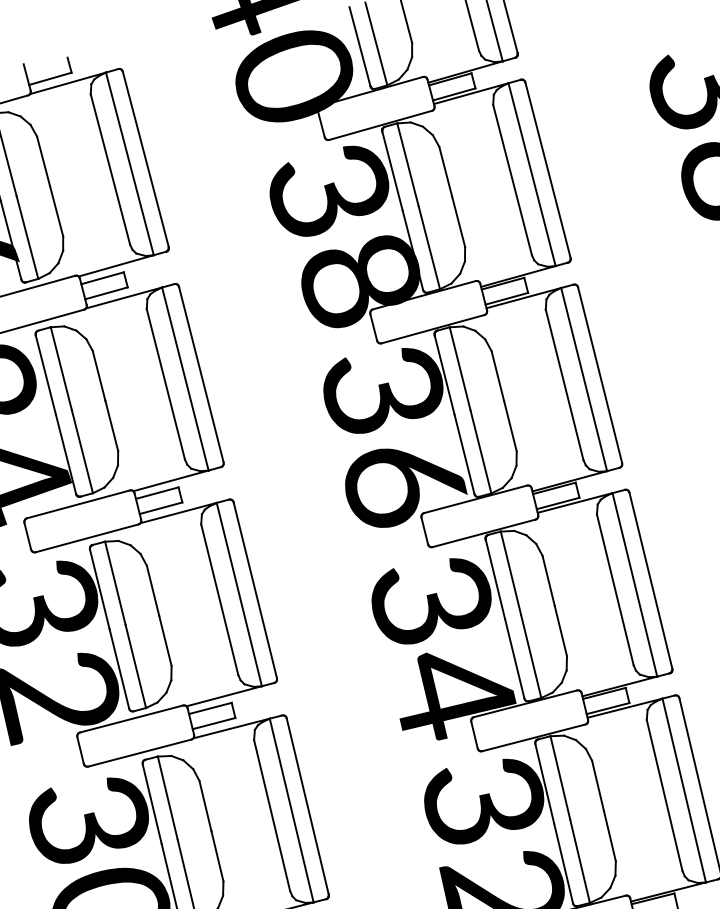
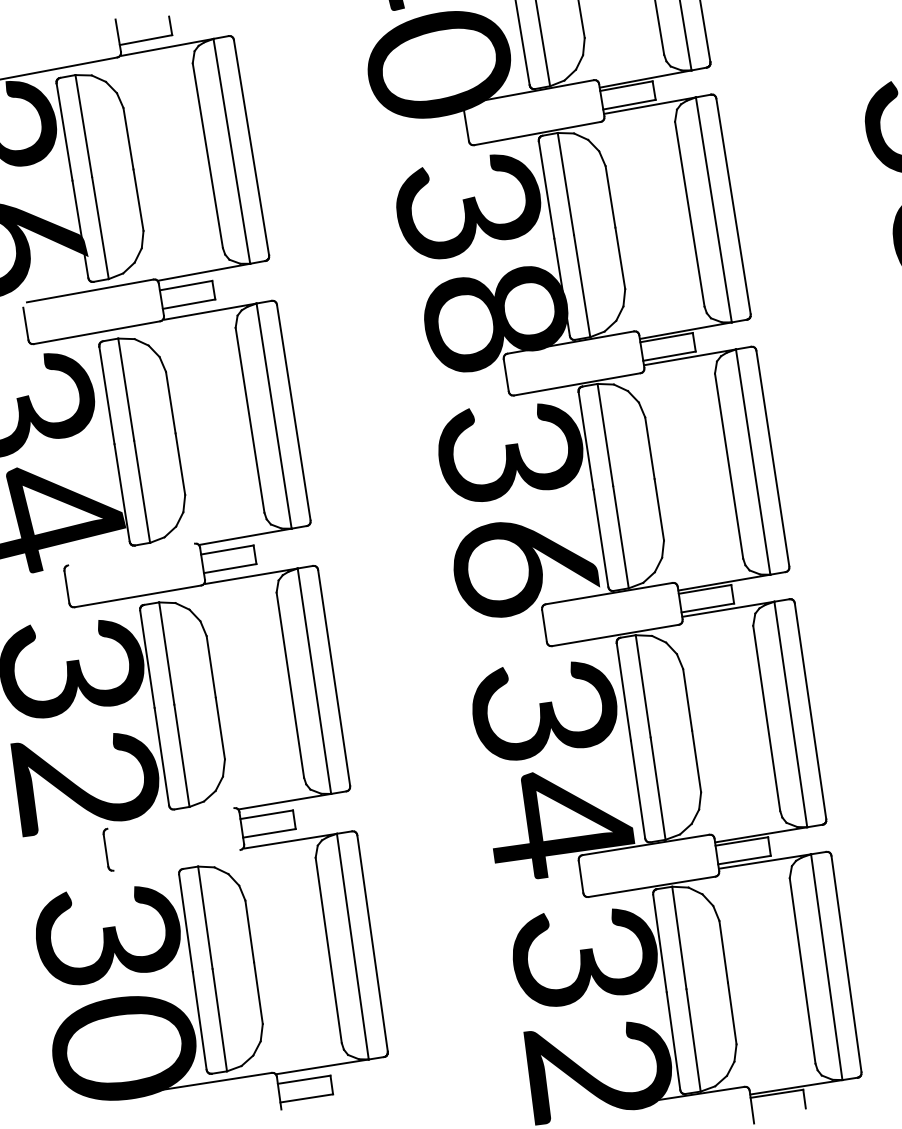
line: (78, 504) -> (131, 554), removed
line: (131, 719) -> (170, 818), removed
line: (139, 752) -> (176, 859), removed

